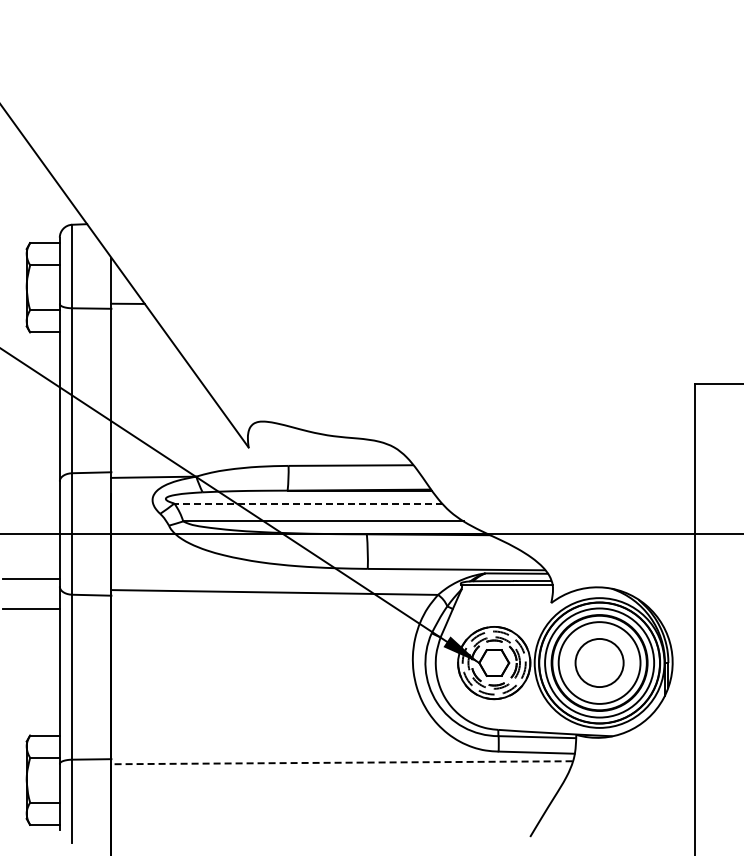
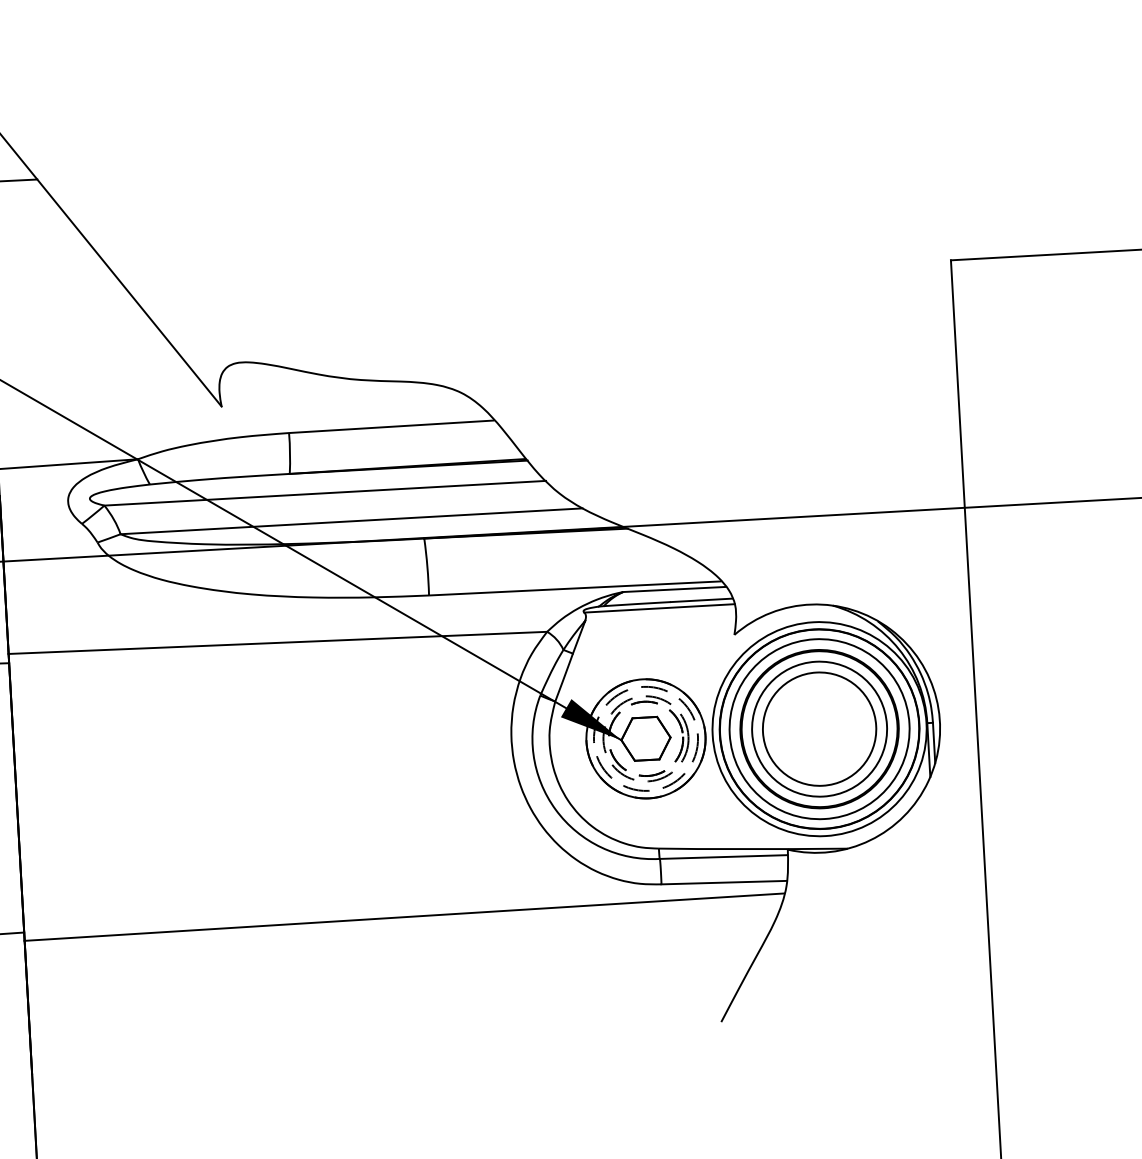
line: (307, 503) -> (323, 493), dashed -> solid
circle: (599, 662) -> (819, 728), size x1.43
line: (342, 762) -> (405, 916), dashed -> solid

